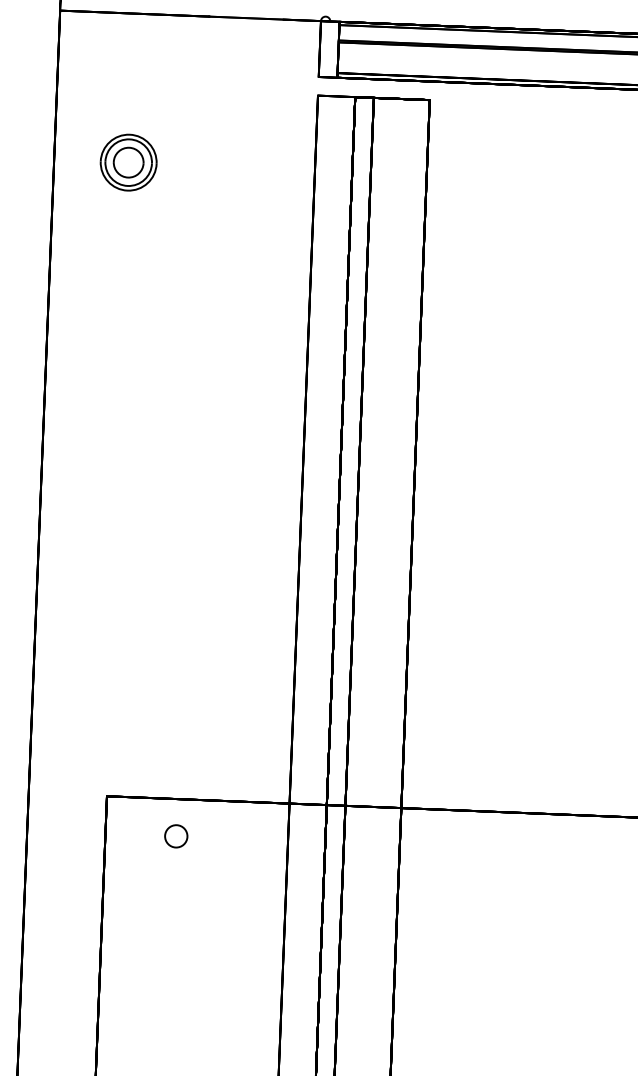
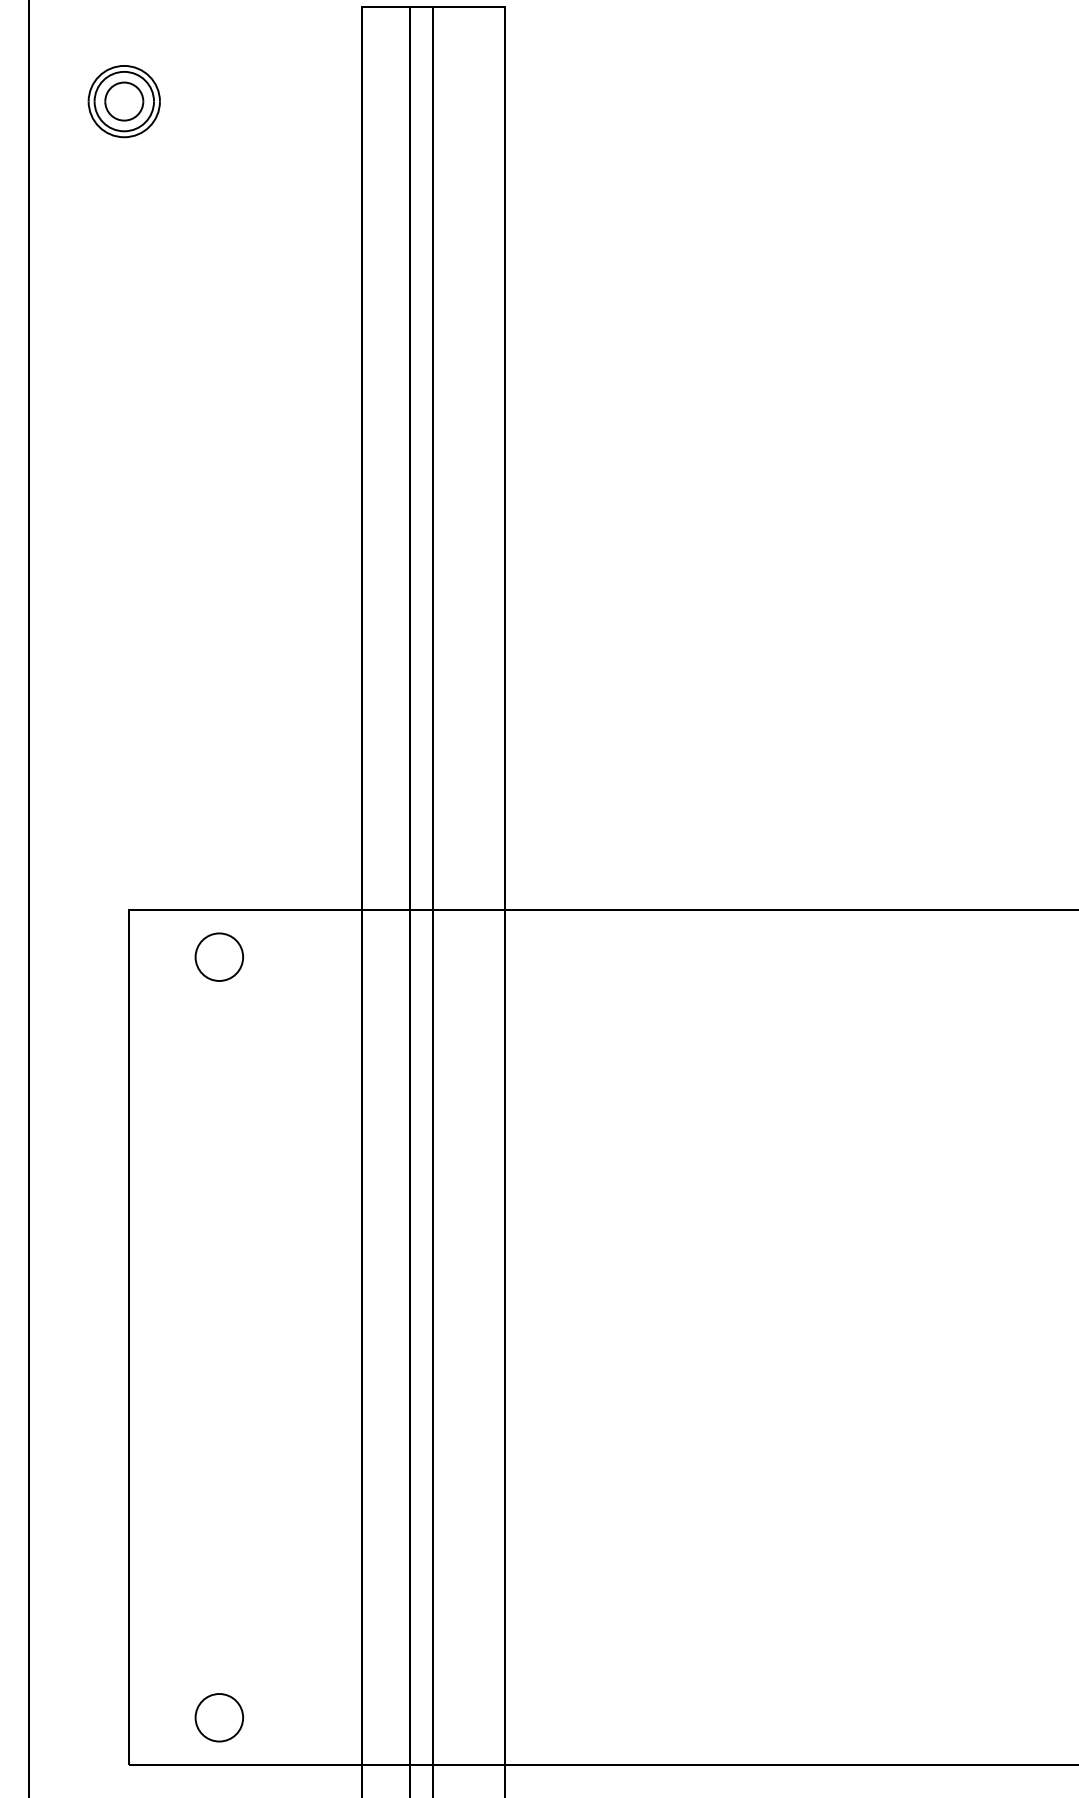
circle: (176, 835) -> (219, 956), size x1.67

